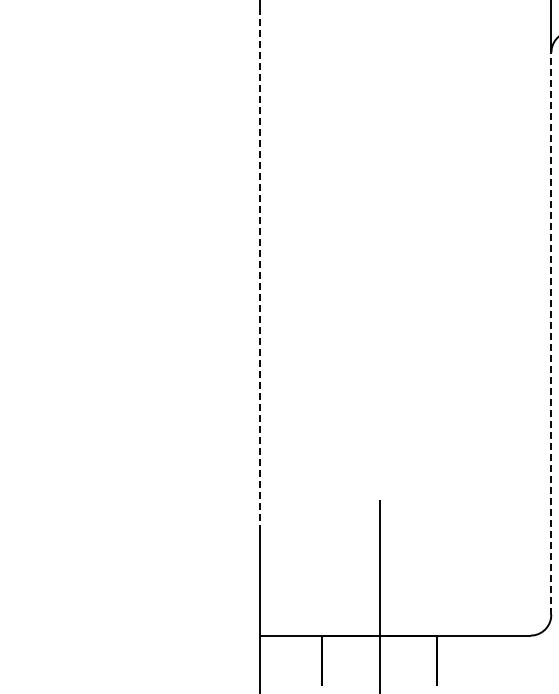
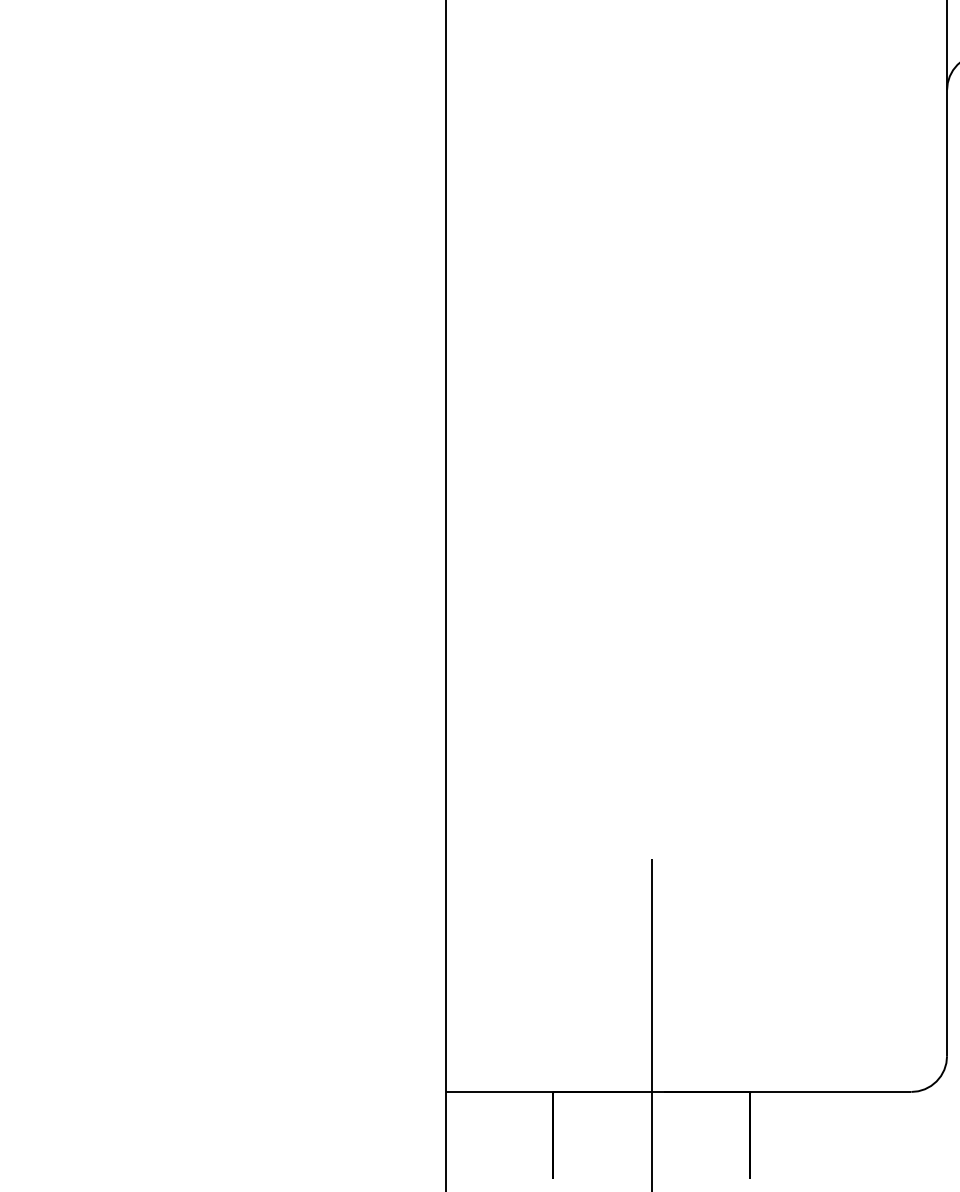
line: (259, 270) -> (445, 464), dashed -> solid
line: (551, 333) -> (947, 572), dashed -> solid

